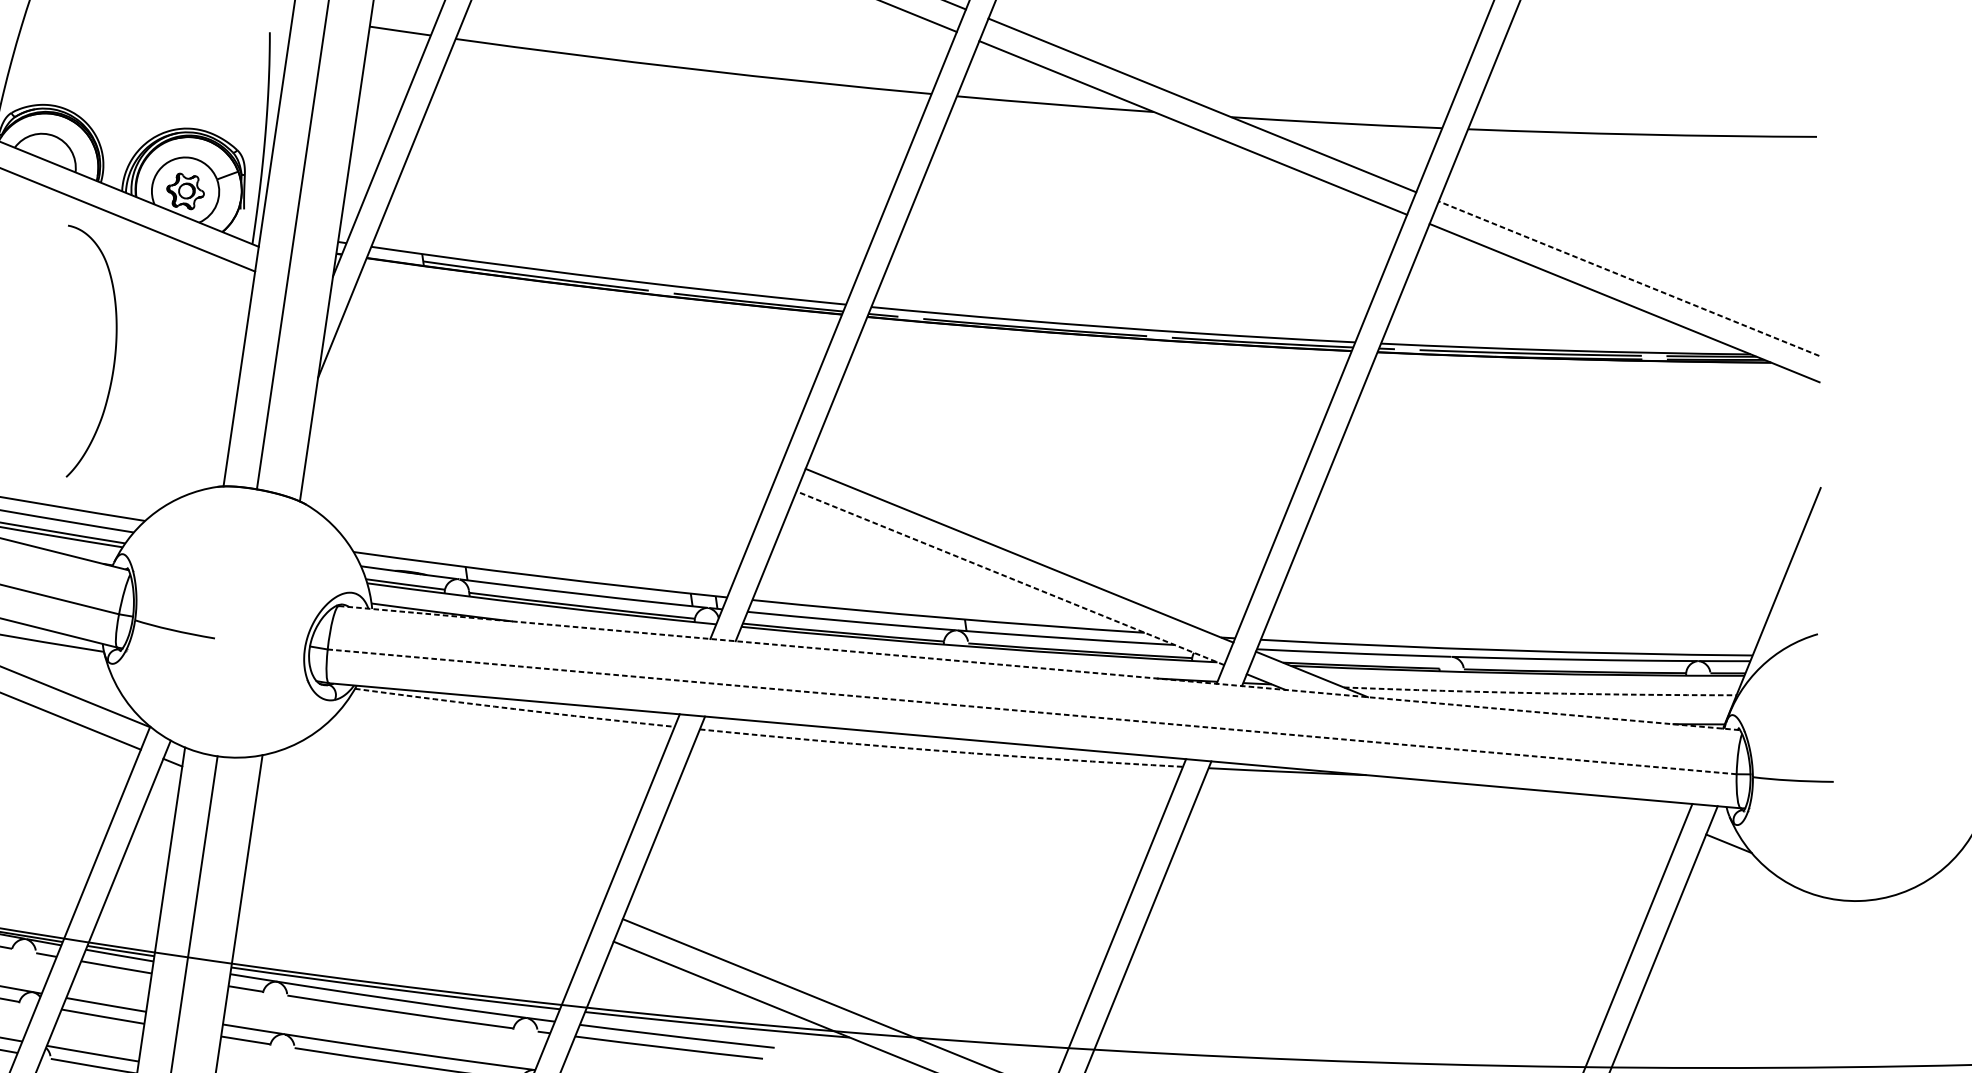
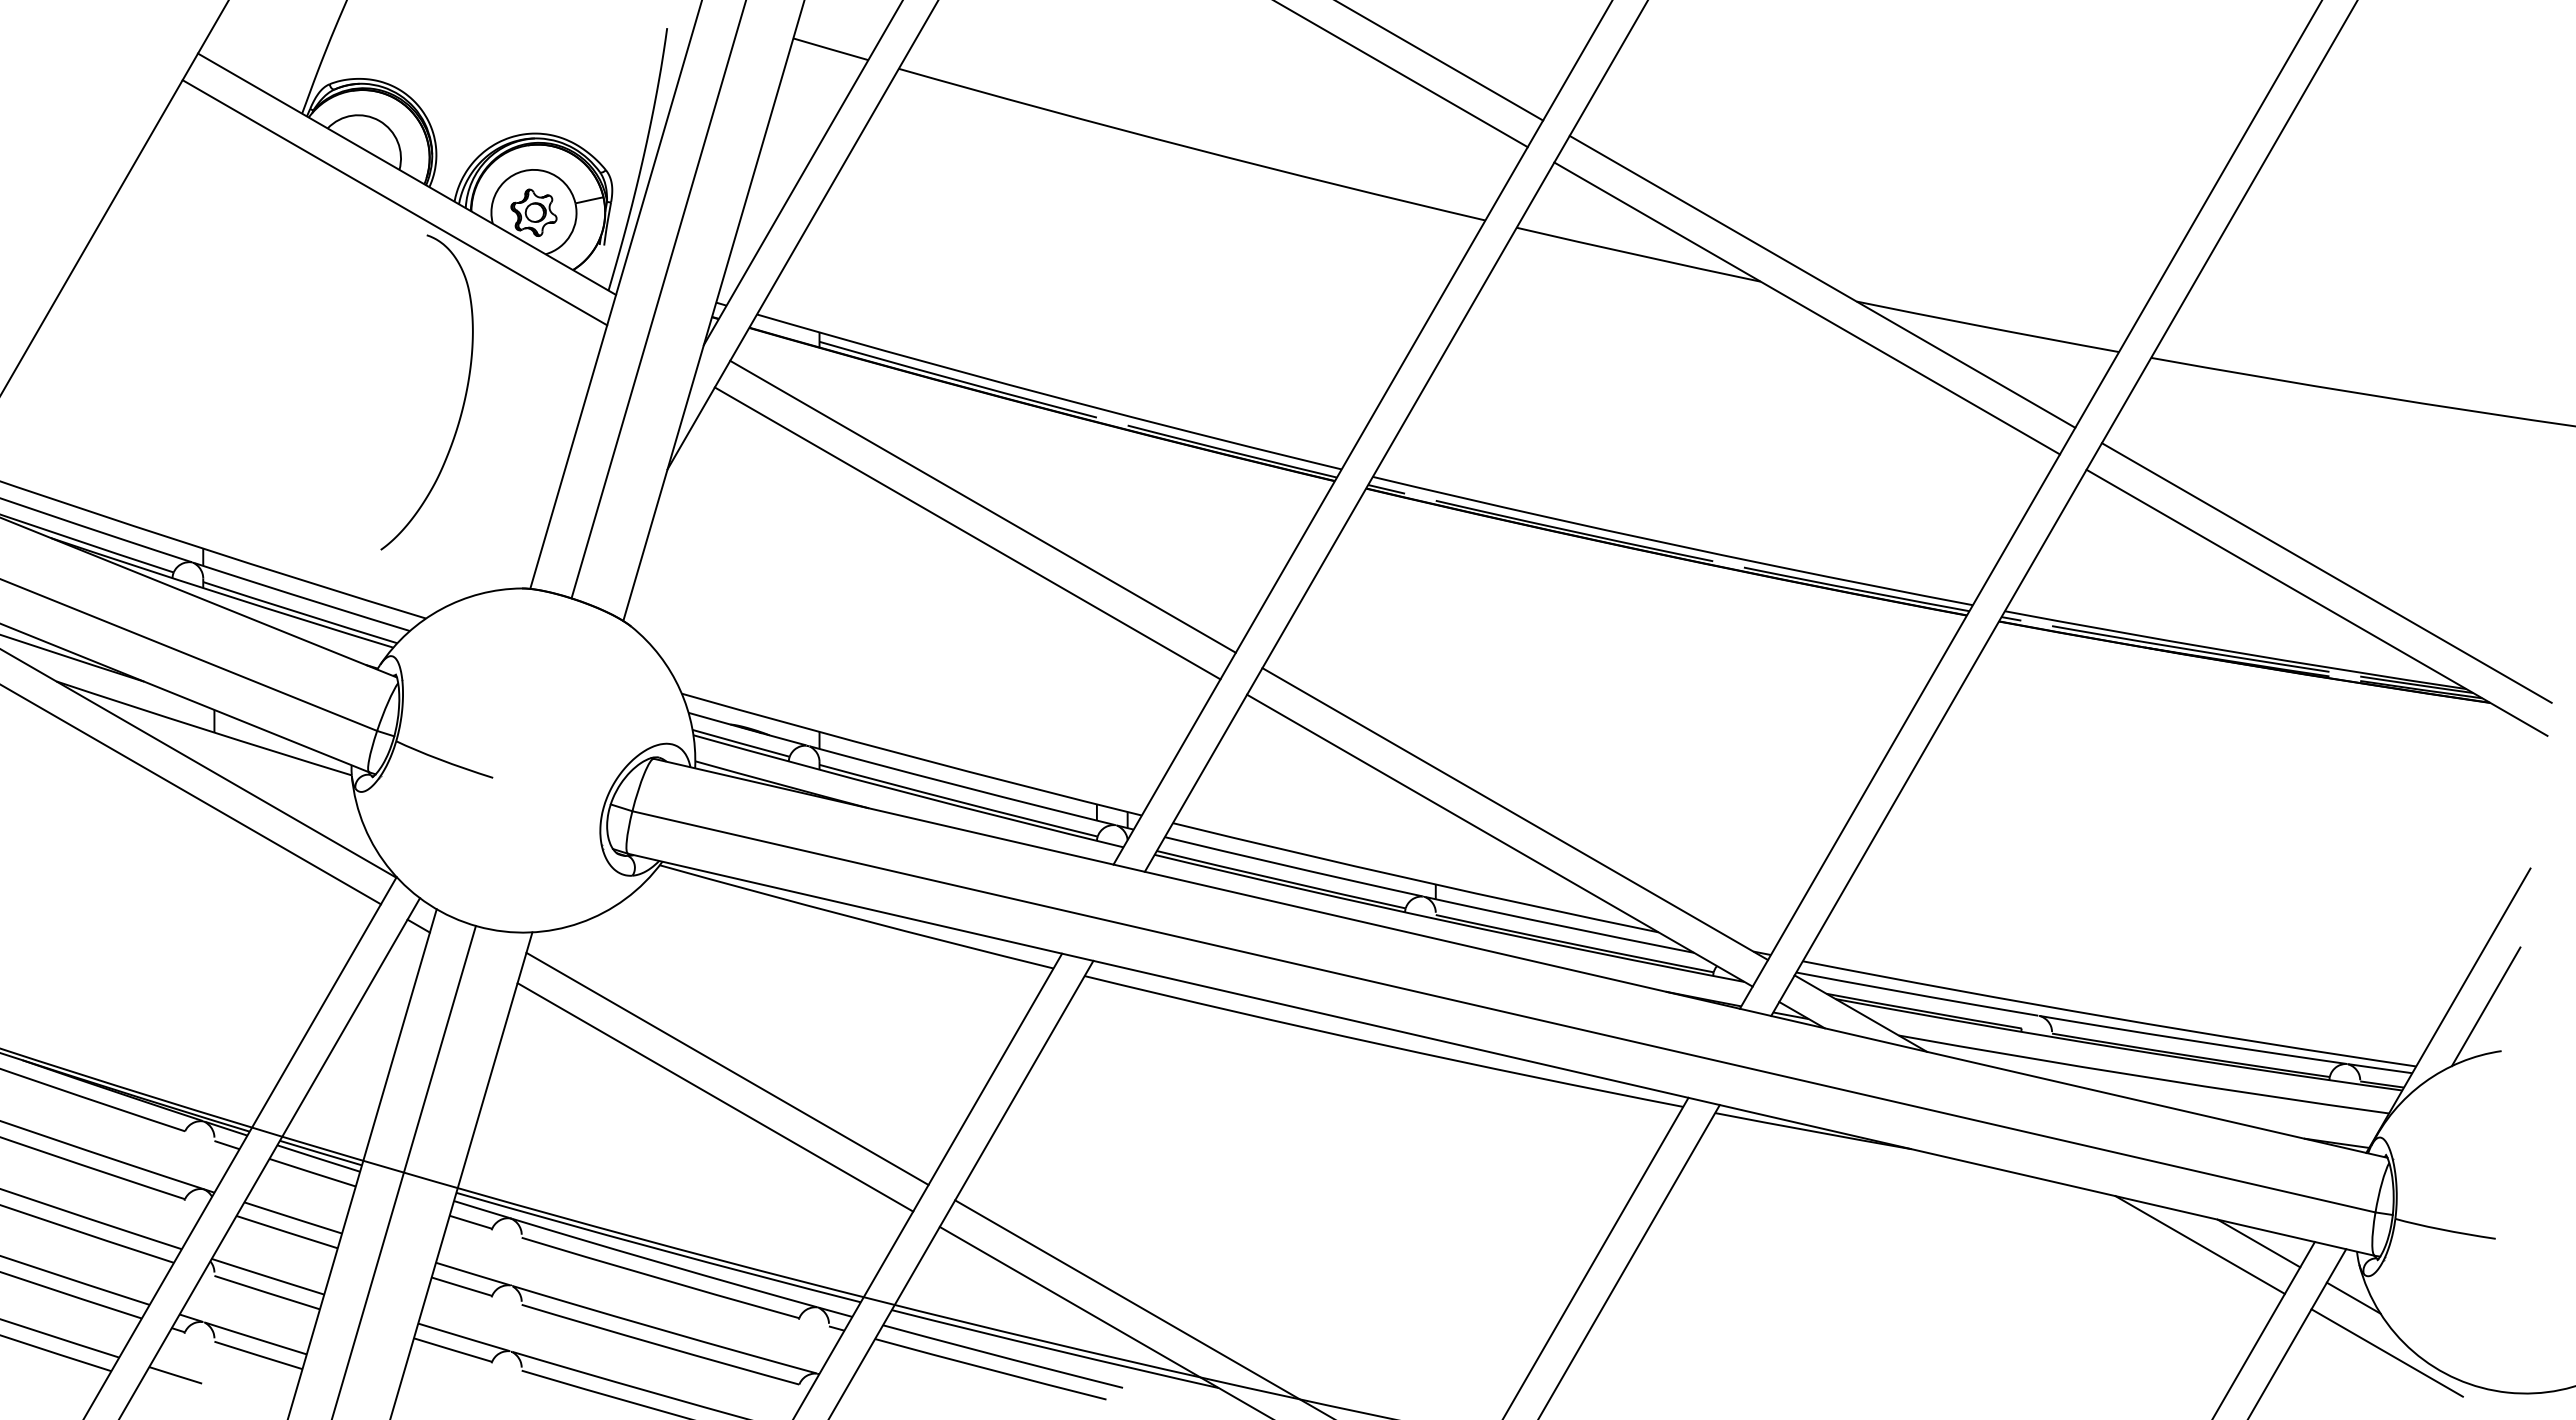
line: (1628, 279) -> (2326, 573), dashed -> solid
curve: (114, 351) -> (463, 400), moved
line: (568, 372) -> (982, 506), added
line: (560, 395) -> (967, 533), added
line: (1010, 578) -> (1499, 840), dashed -> solid
line: (1800, 600) -> (2485, 1006), added
line: (1040, 668) -> (1521, 958), dashed -> solid
arc: (1540, 692) -> (2143, 1076), dashed -> solid
arc: (514, 709) -> (856, 918), dashed -> solid
line: (1031, 711) -> (1503, 1011), dashed -> solid
arc: (941, 750) -> (1383, 1044), dashed -> solid
line: (1648, 811) -> (2258, 1243), added
line: (1602, 818) -> (2199, 1244), added
line: (430, 840) -> (727, 1068), added
line: (423, 864) -> (715, 1097), added
line: (1760, 882) -> (2386, 1352), added

